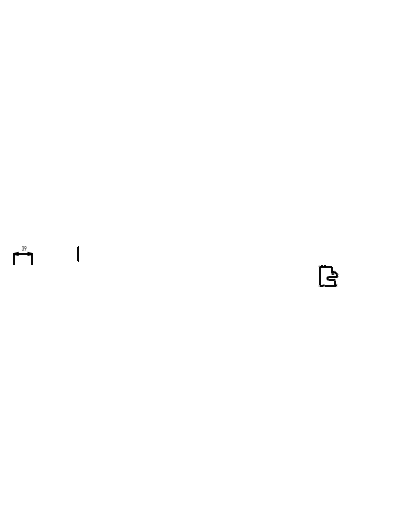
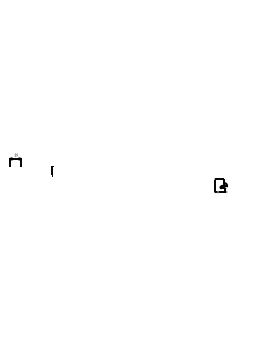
part: (23, 254) -> (15, 159), moved

